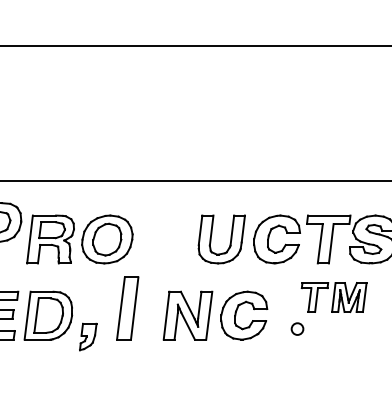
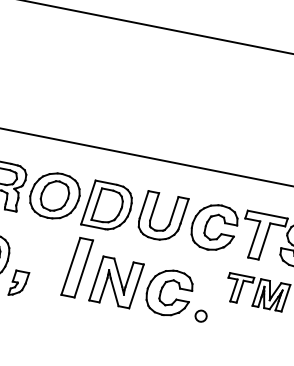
part: (163, 239) -> (107, 206), added
part: (127, 308) -> (77, 267), moved
circle: (297, 328) -> (201, 315), moved

